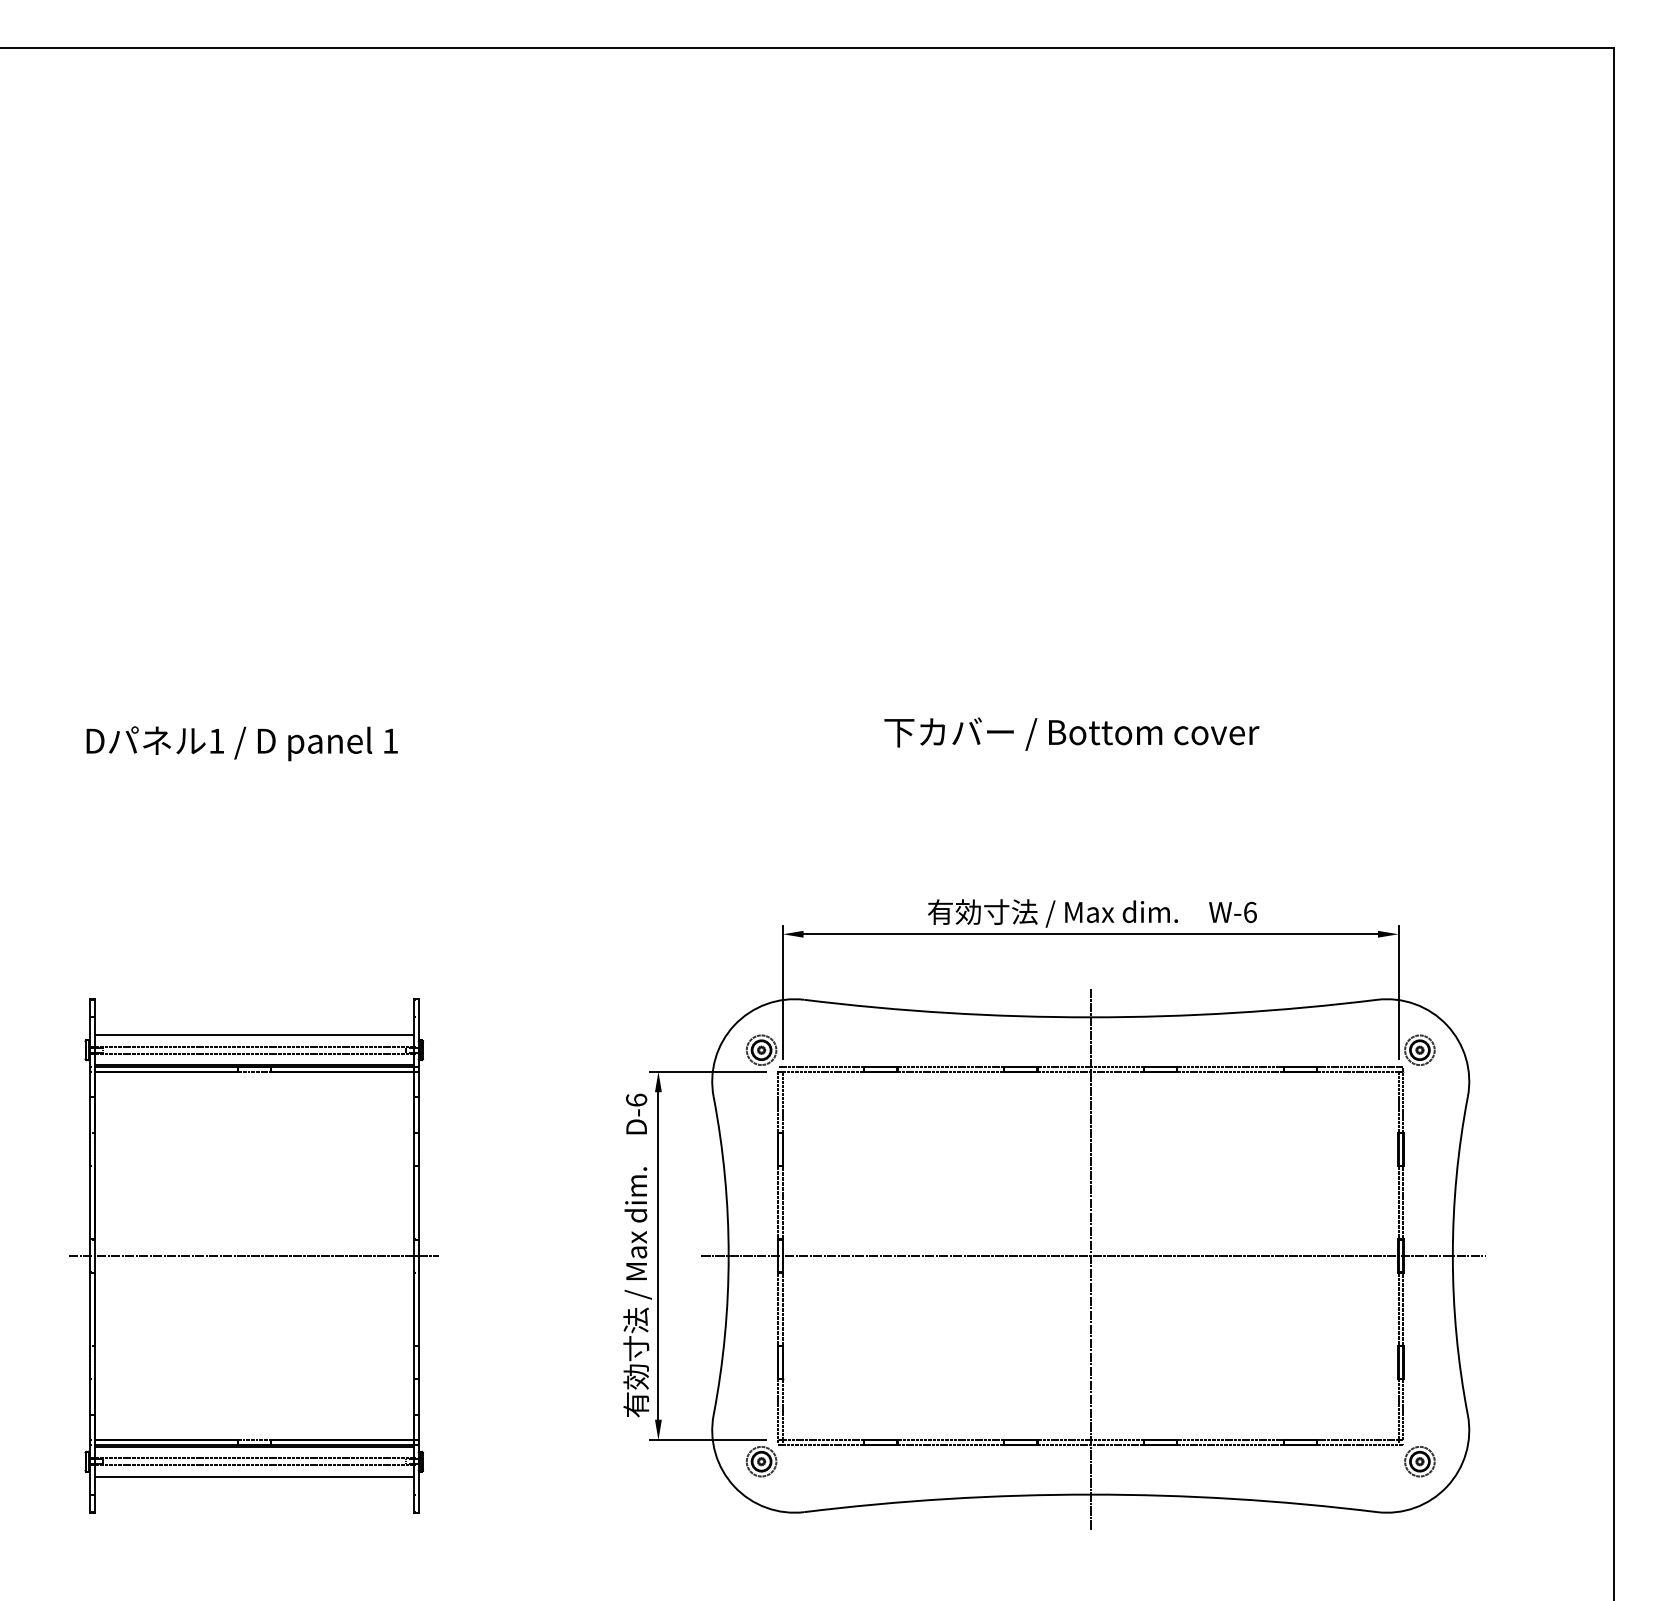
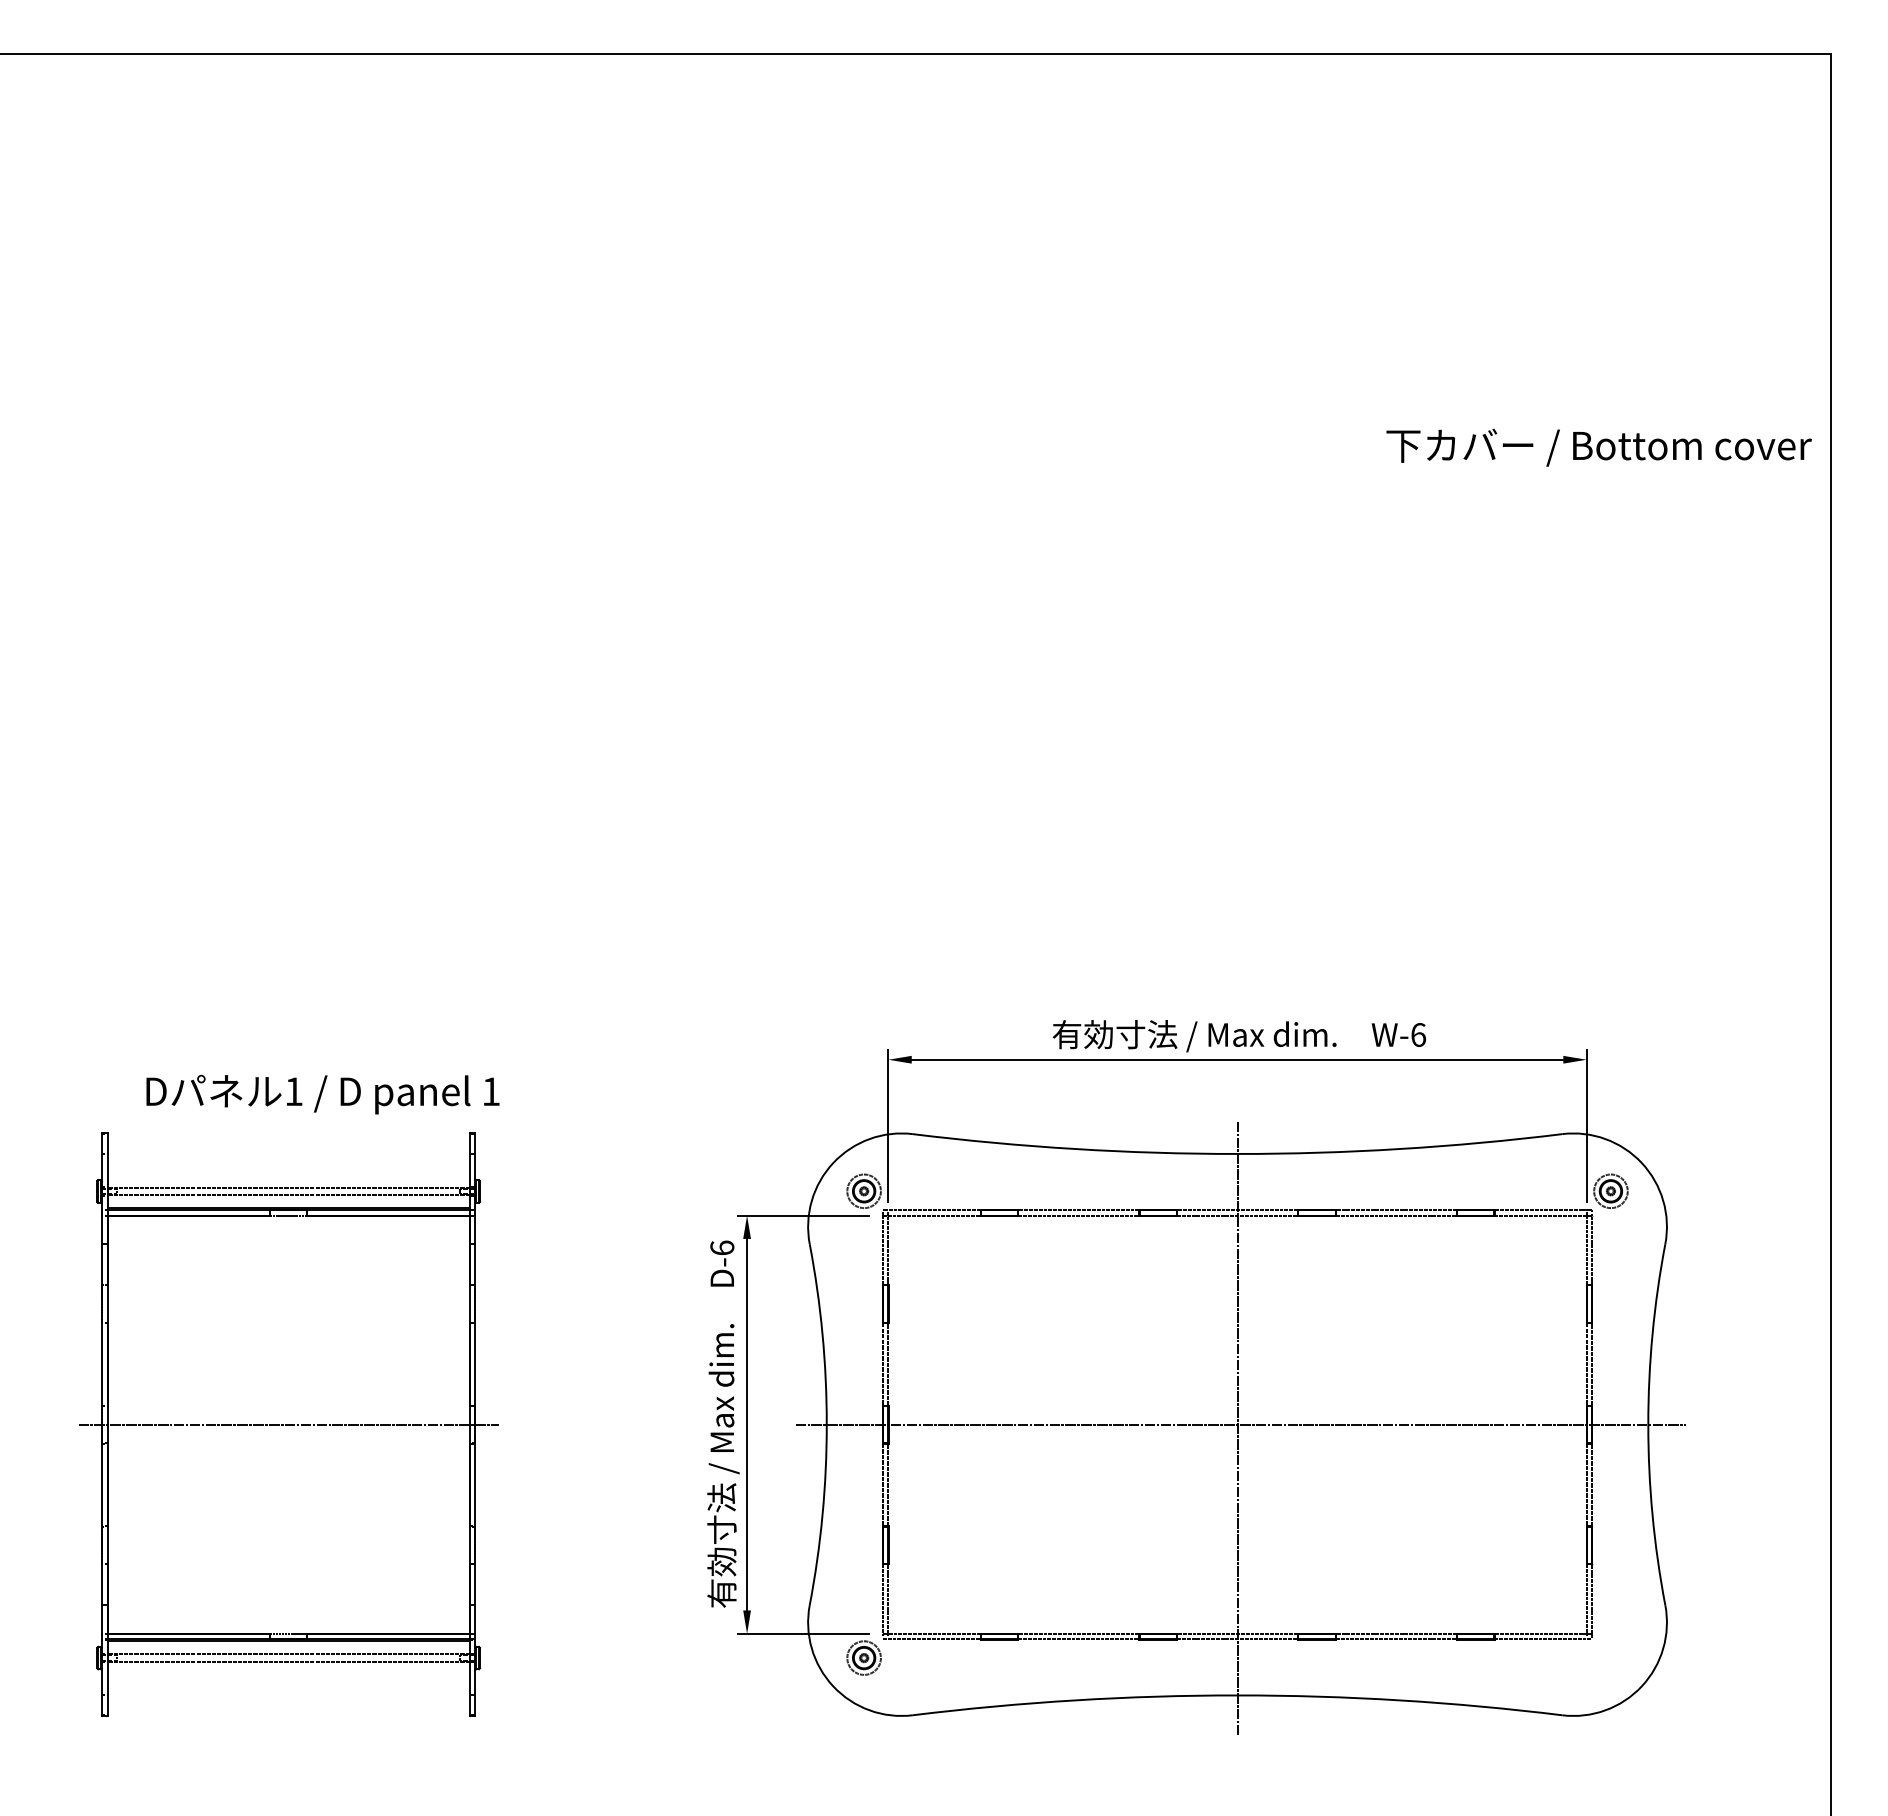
text: (1071, 733) -> (1598, 447), moved
text: (241, 743) -> (322, 1094), moved
line: (254, 1035) -> (288, 1174), removed
part: (1419, 1461) -> (1610, 1657), removed
line: (254, 1476) -> (288, 1674), removed

